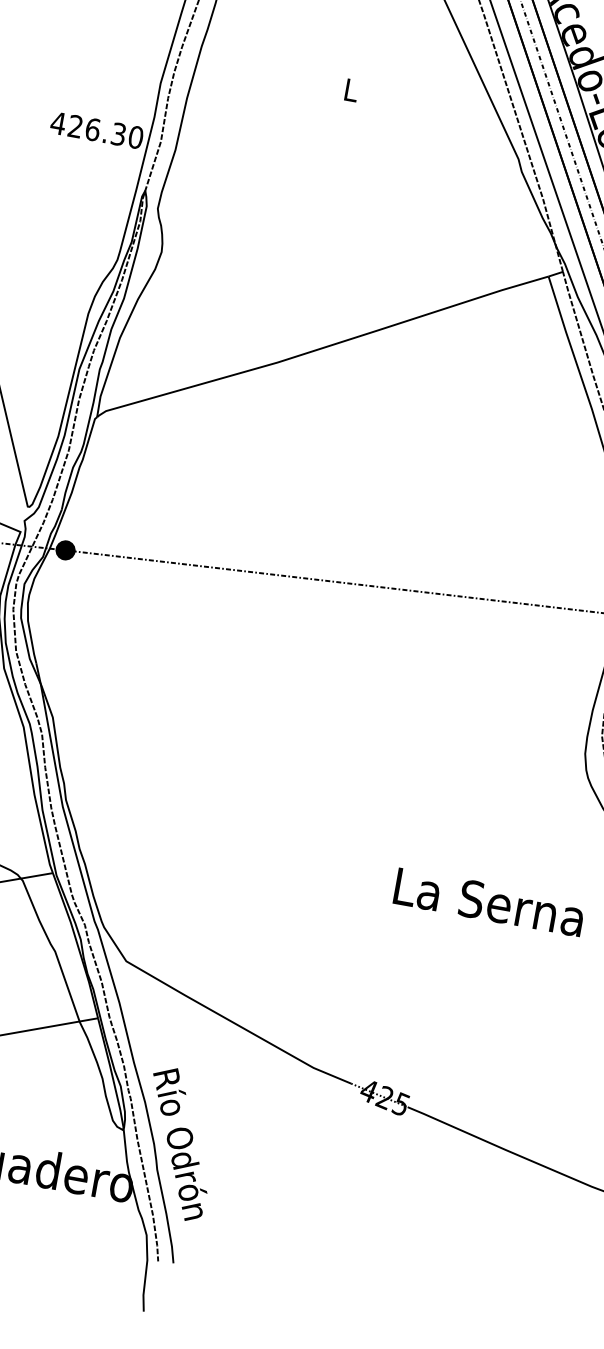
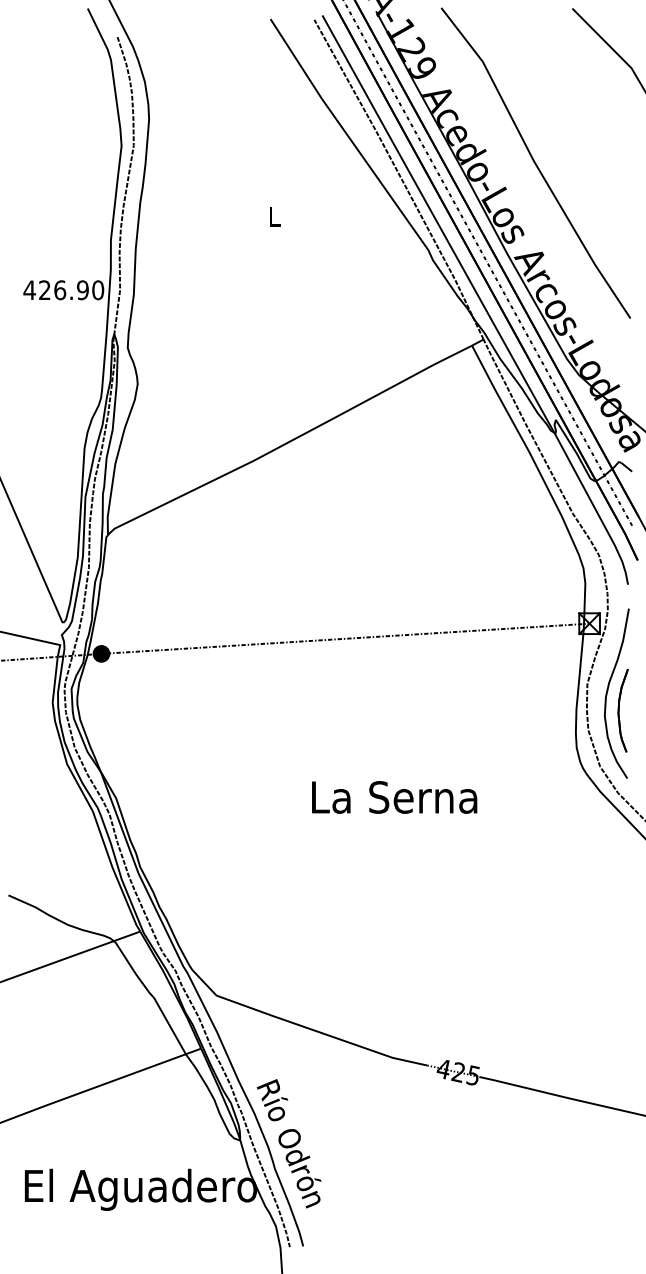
text: (118, 134) -> (82, 290), 426.30 -> 426.90
text: (489, 902) -> (394, 797), moved

